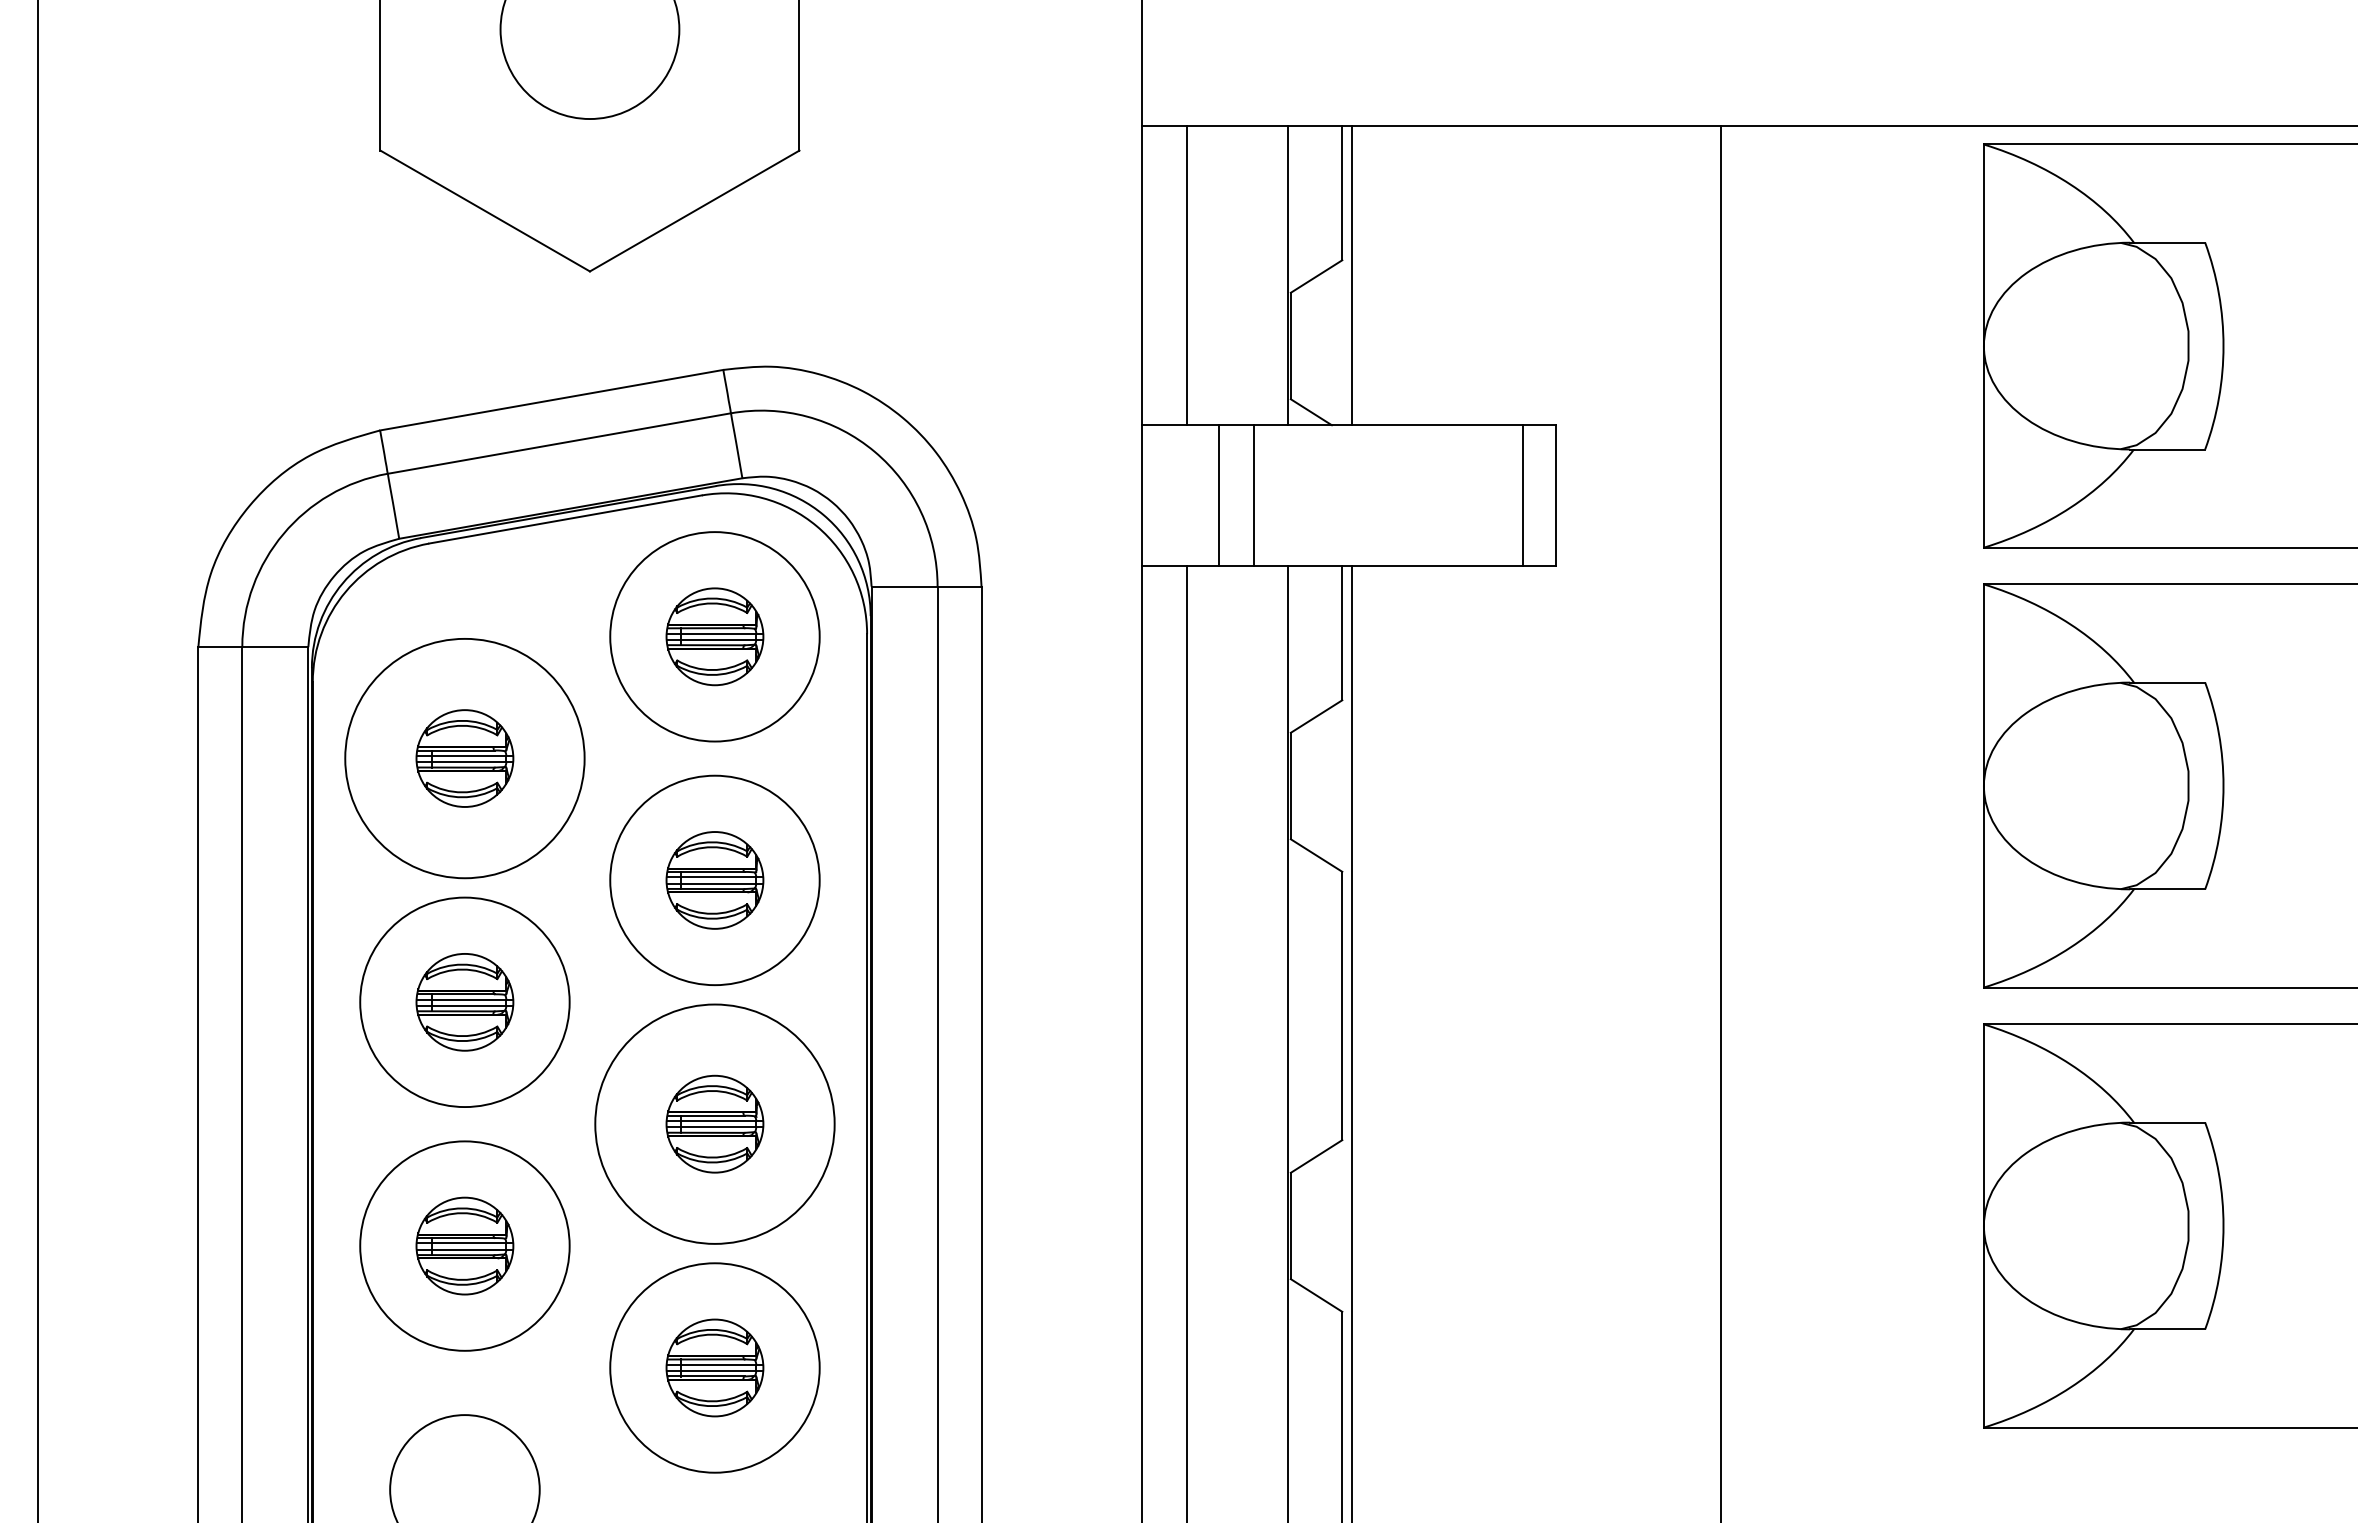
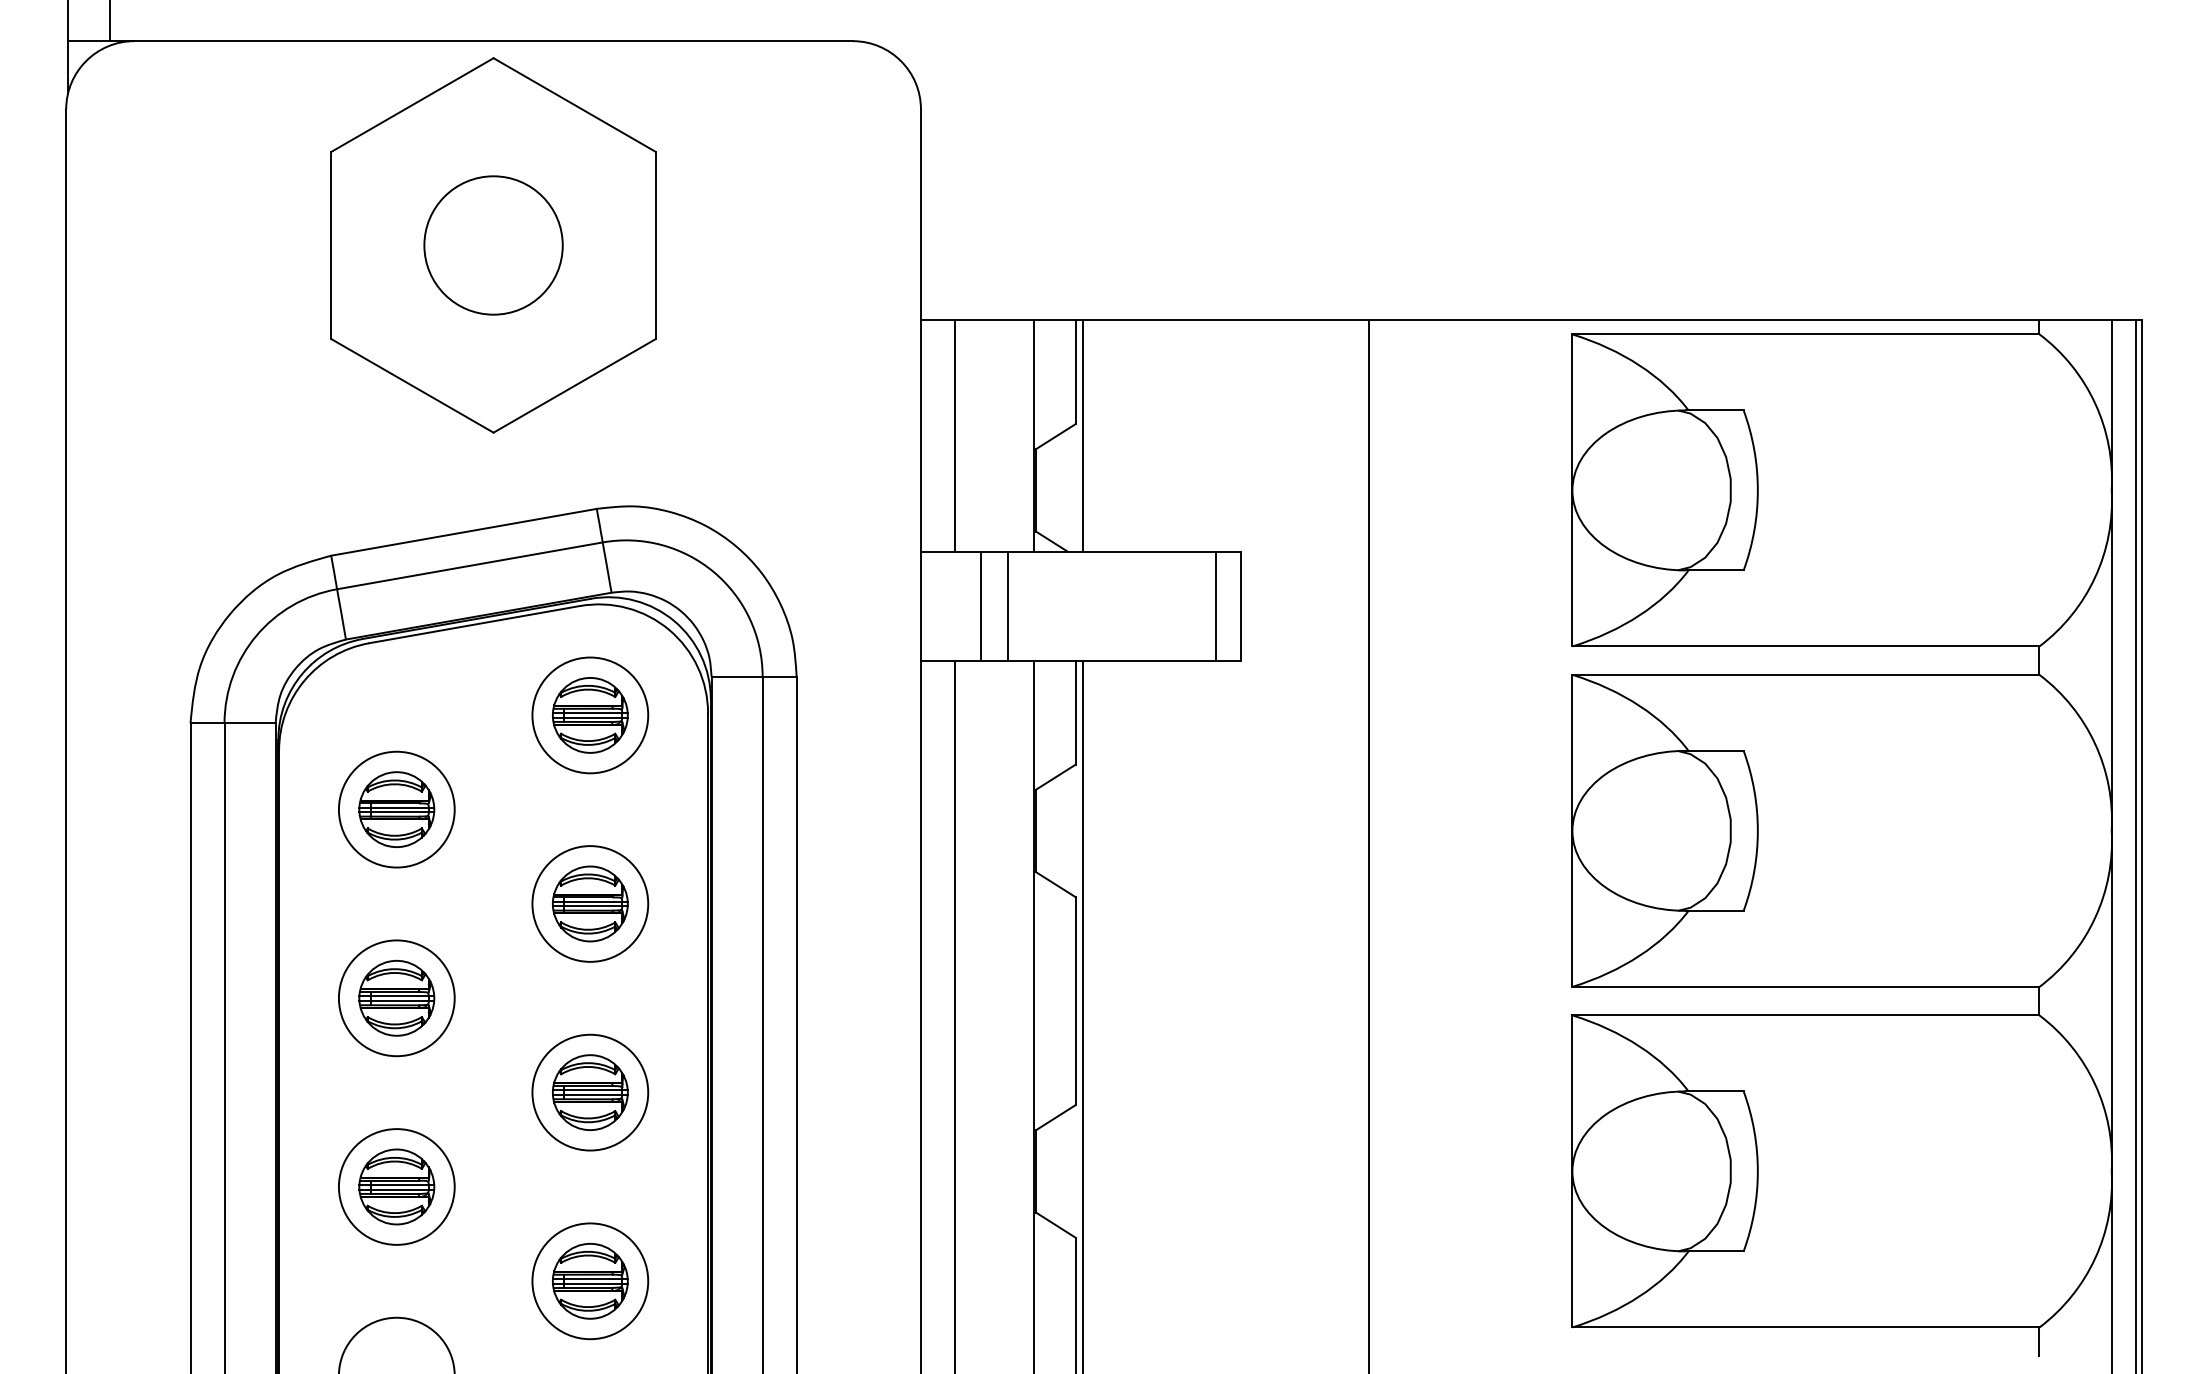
circle: (715, 636) -> (590, 715), size x0.71
circle: (464, 758) -> (396, 809), size x0.62
circle: (715, 879) -> (590, 903), size x0.71
circle: (464, 1002) -> (396, 998), size x0.71
circle: (715, 1124) -> (590, 1092), size x0.62
circle: (464, 1245) -> (396, 1186), size x0.71
circle: (715, 1368) -> (590, 1281), size x0.71

